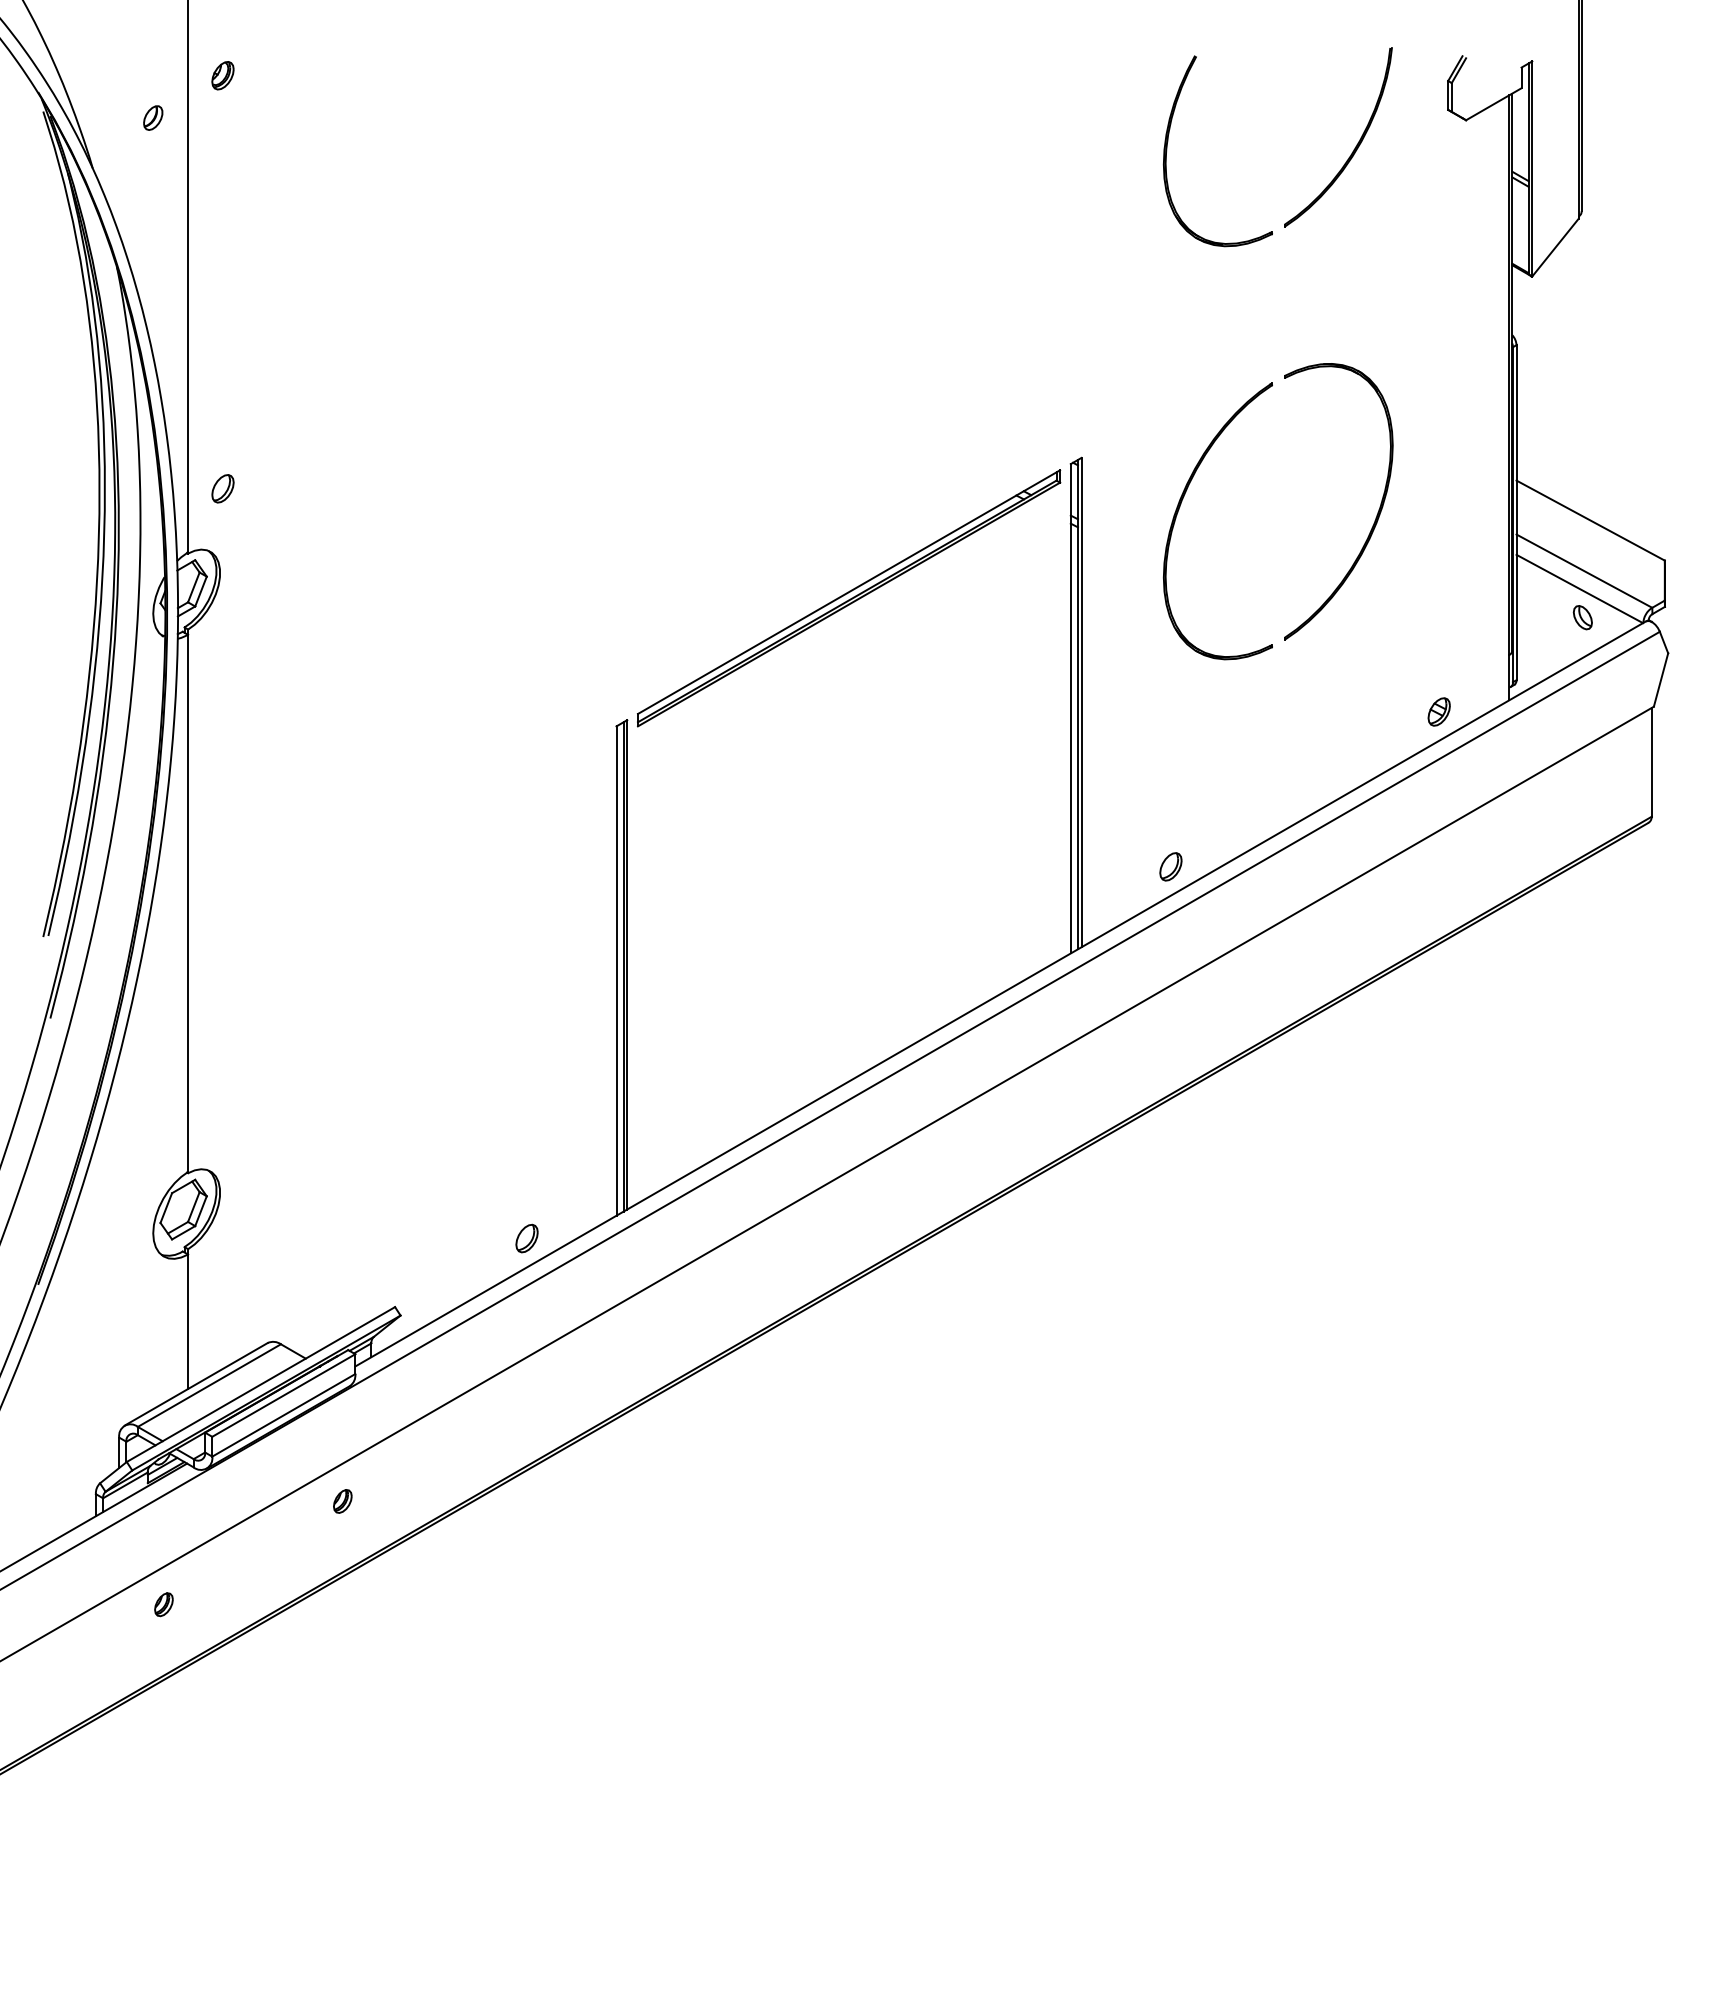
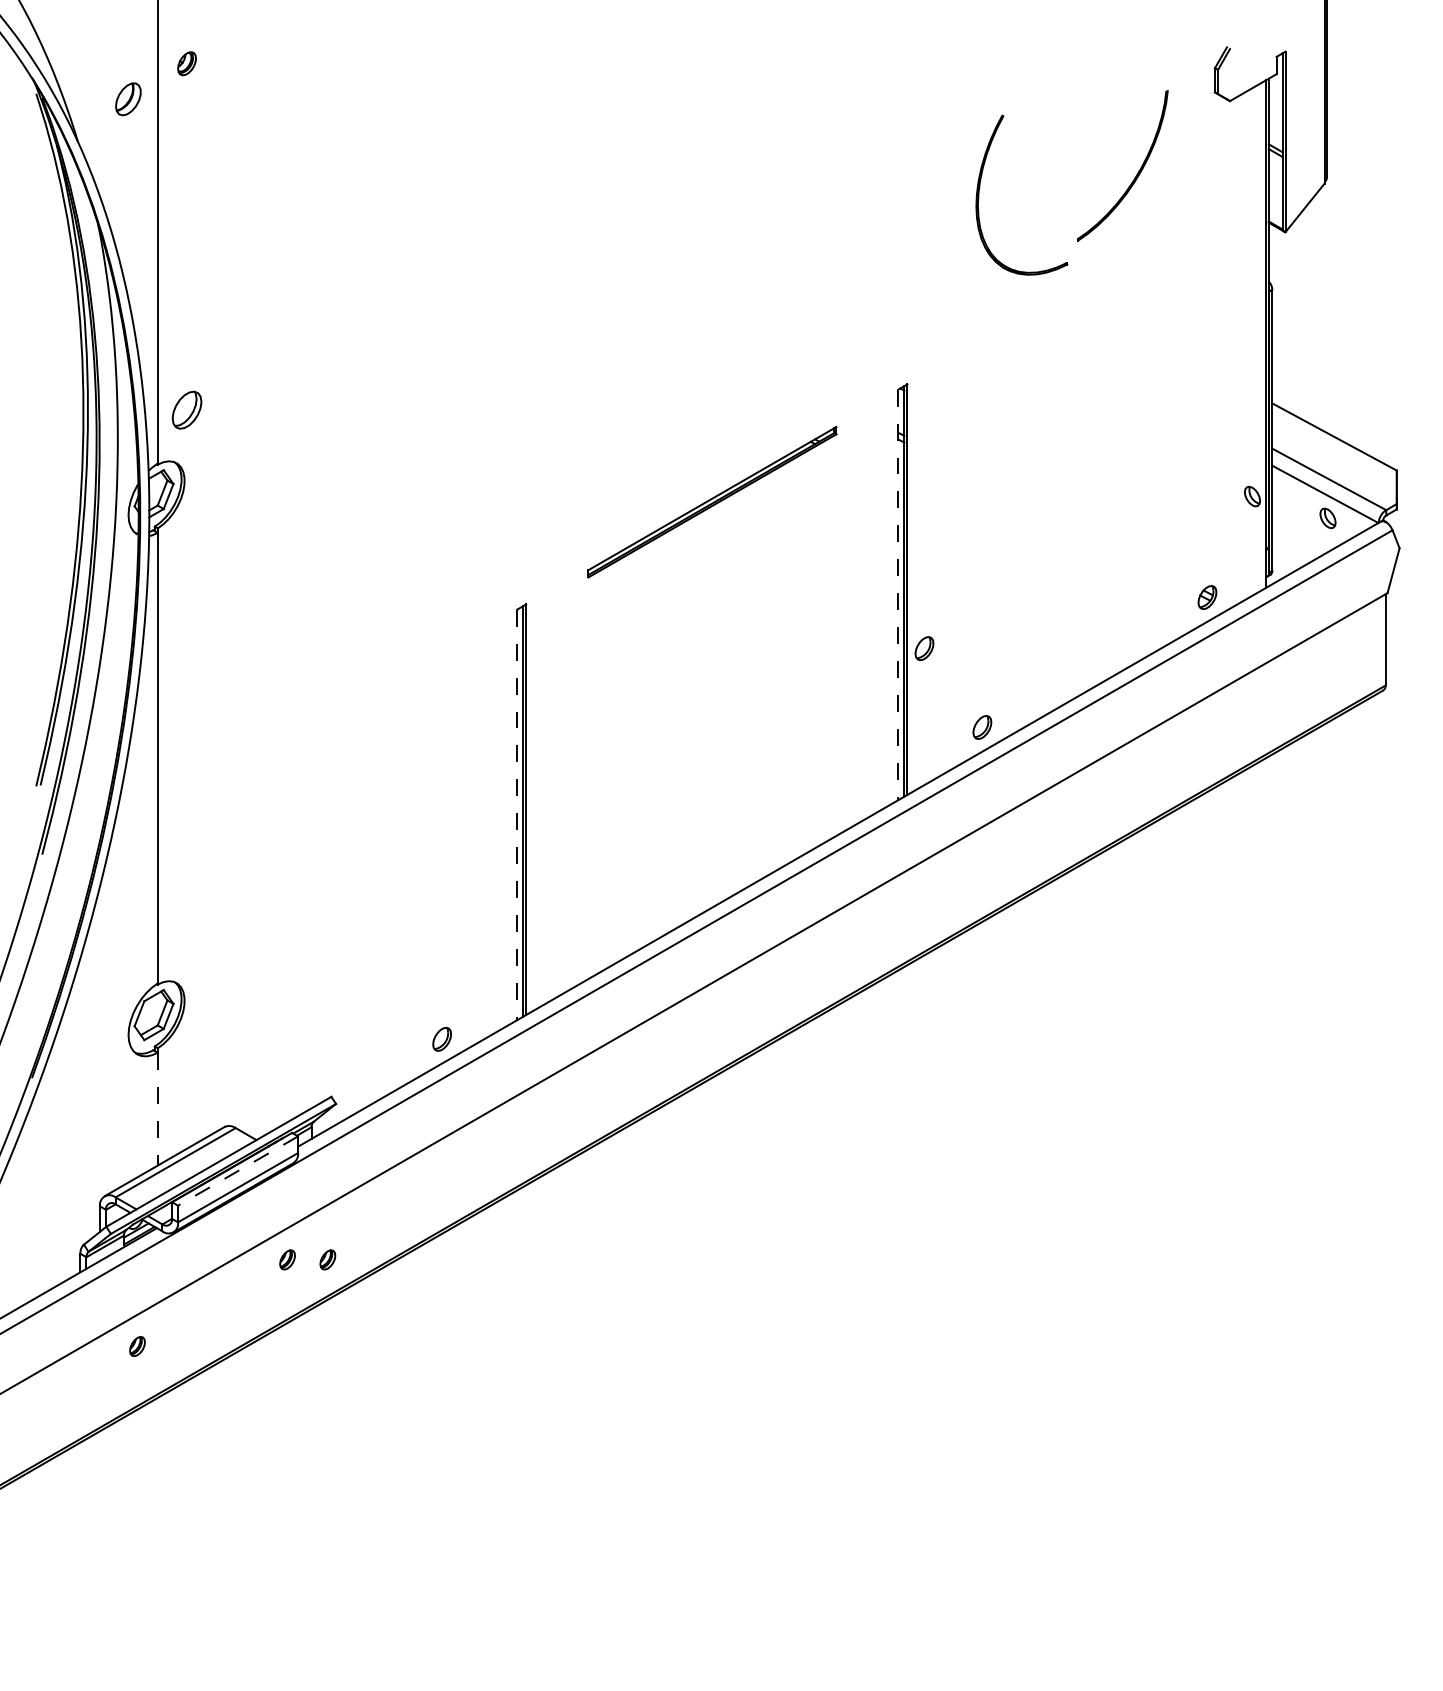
part: (153, 117) -> (128, 98), size x1.6
part: (1353, 149) -> (1135, 175), moved
part: (1167, 151) -> (979, 195), moved
part: (222, 488) -> (186, 410), size x1.6
part: (1180, 507) -> (990, 425), removed
part: (1375, 517) -> (1154, 434), removed
part: (1492, 591) -> (1252, 496), added
part: (849, 598) -> (712, 502), size x0.7
line: (1070, 708) -> (898, 594), solid -> dashed
part: (1101, 772) -> (924, 648), added
line: (616, 971) -> (517, 815), solid -> dashed
line: (188, 1322) -> (158, 1109), solid -> dashed
line: (283, 1395) -> (237, 1171), solid -> dashed
part: (390, 1501) -> (327, 1259), added

